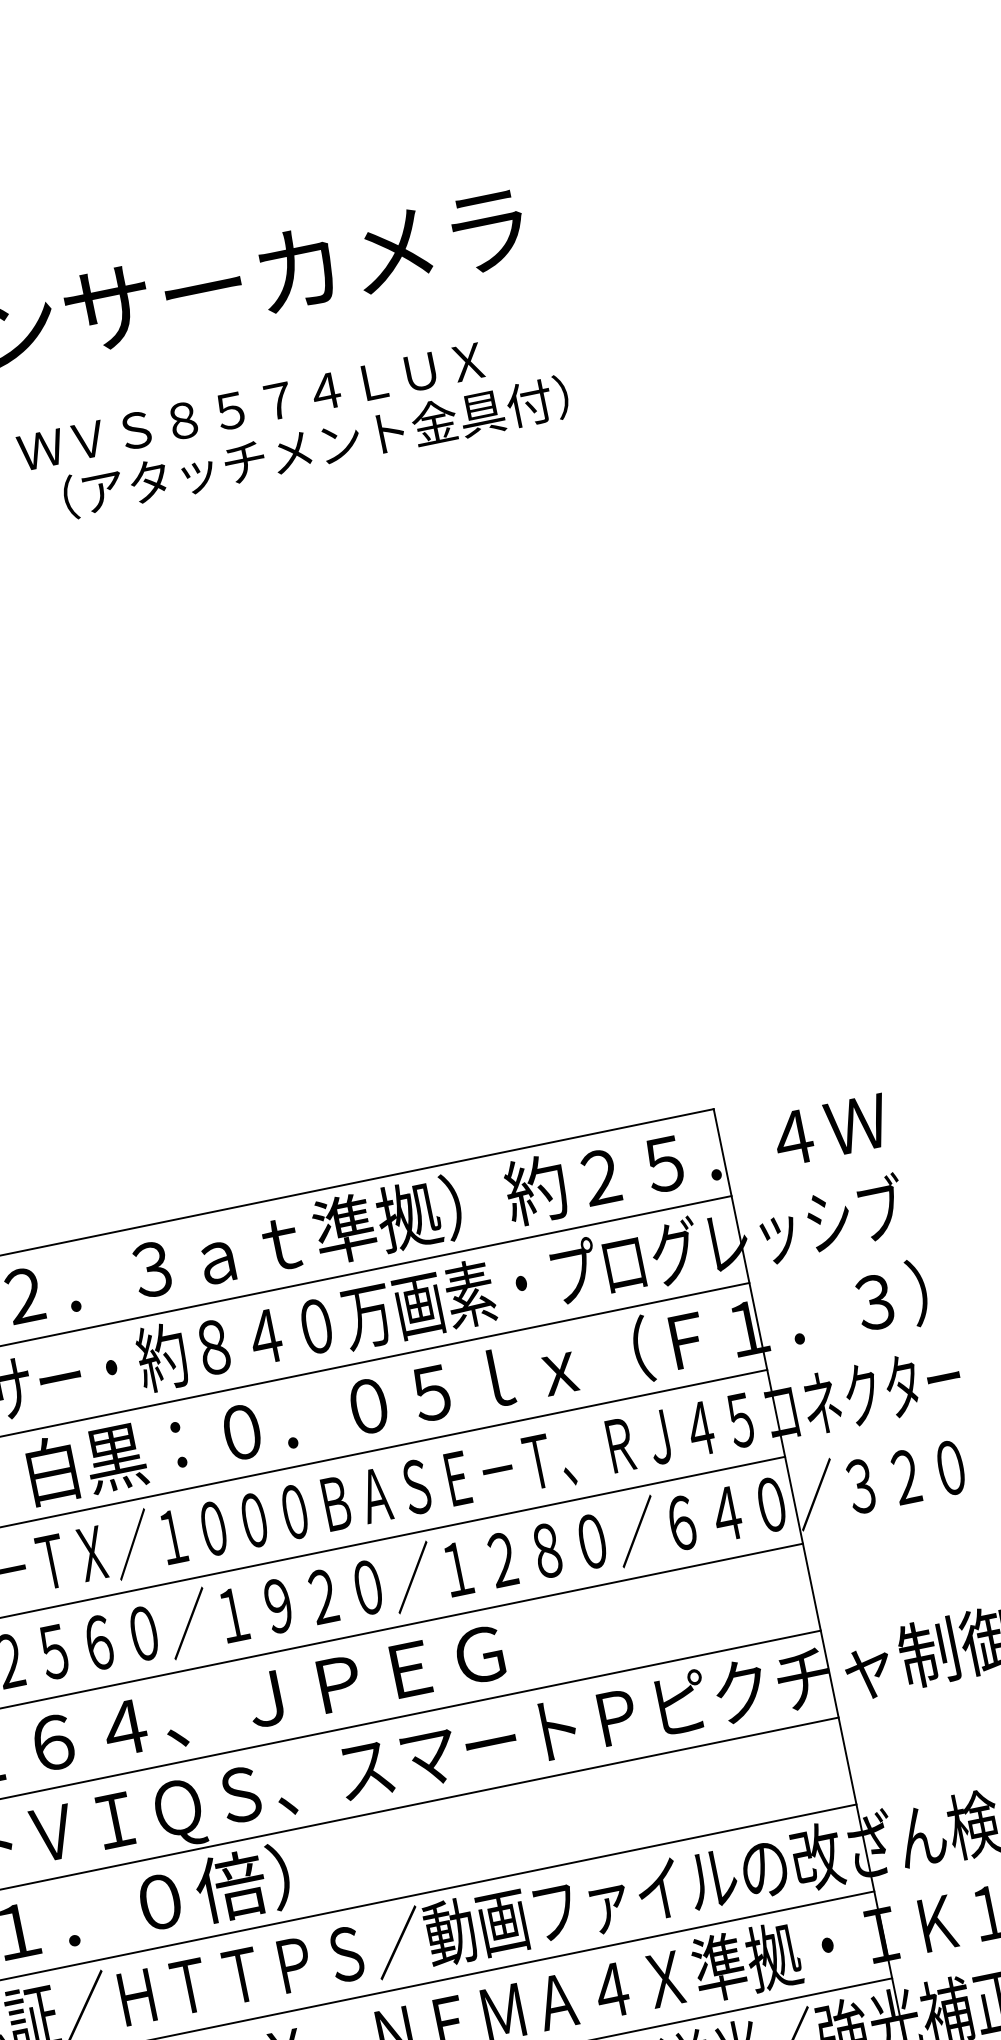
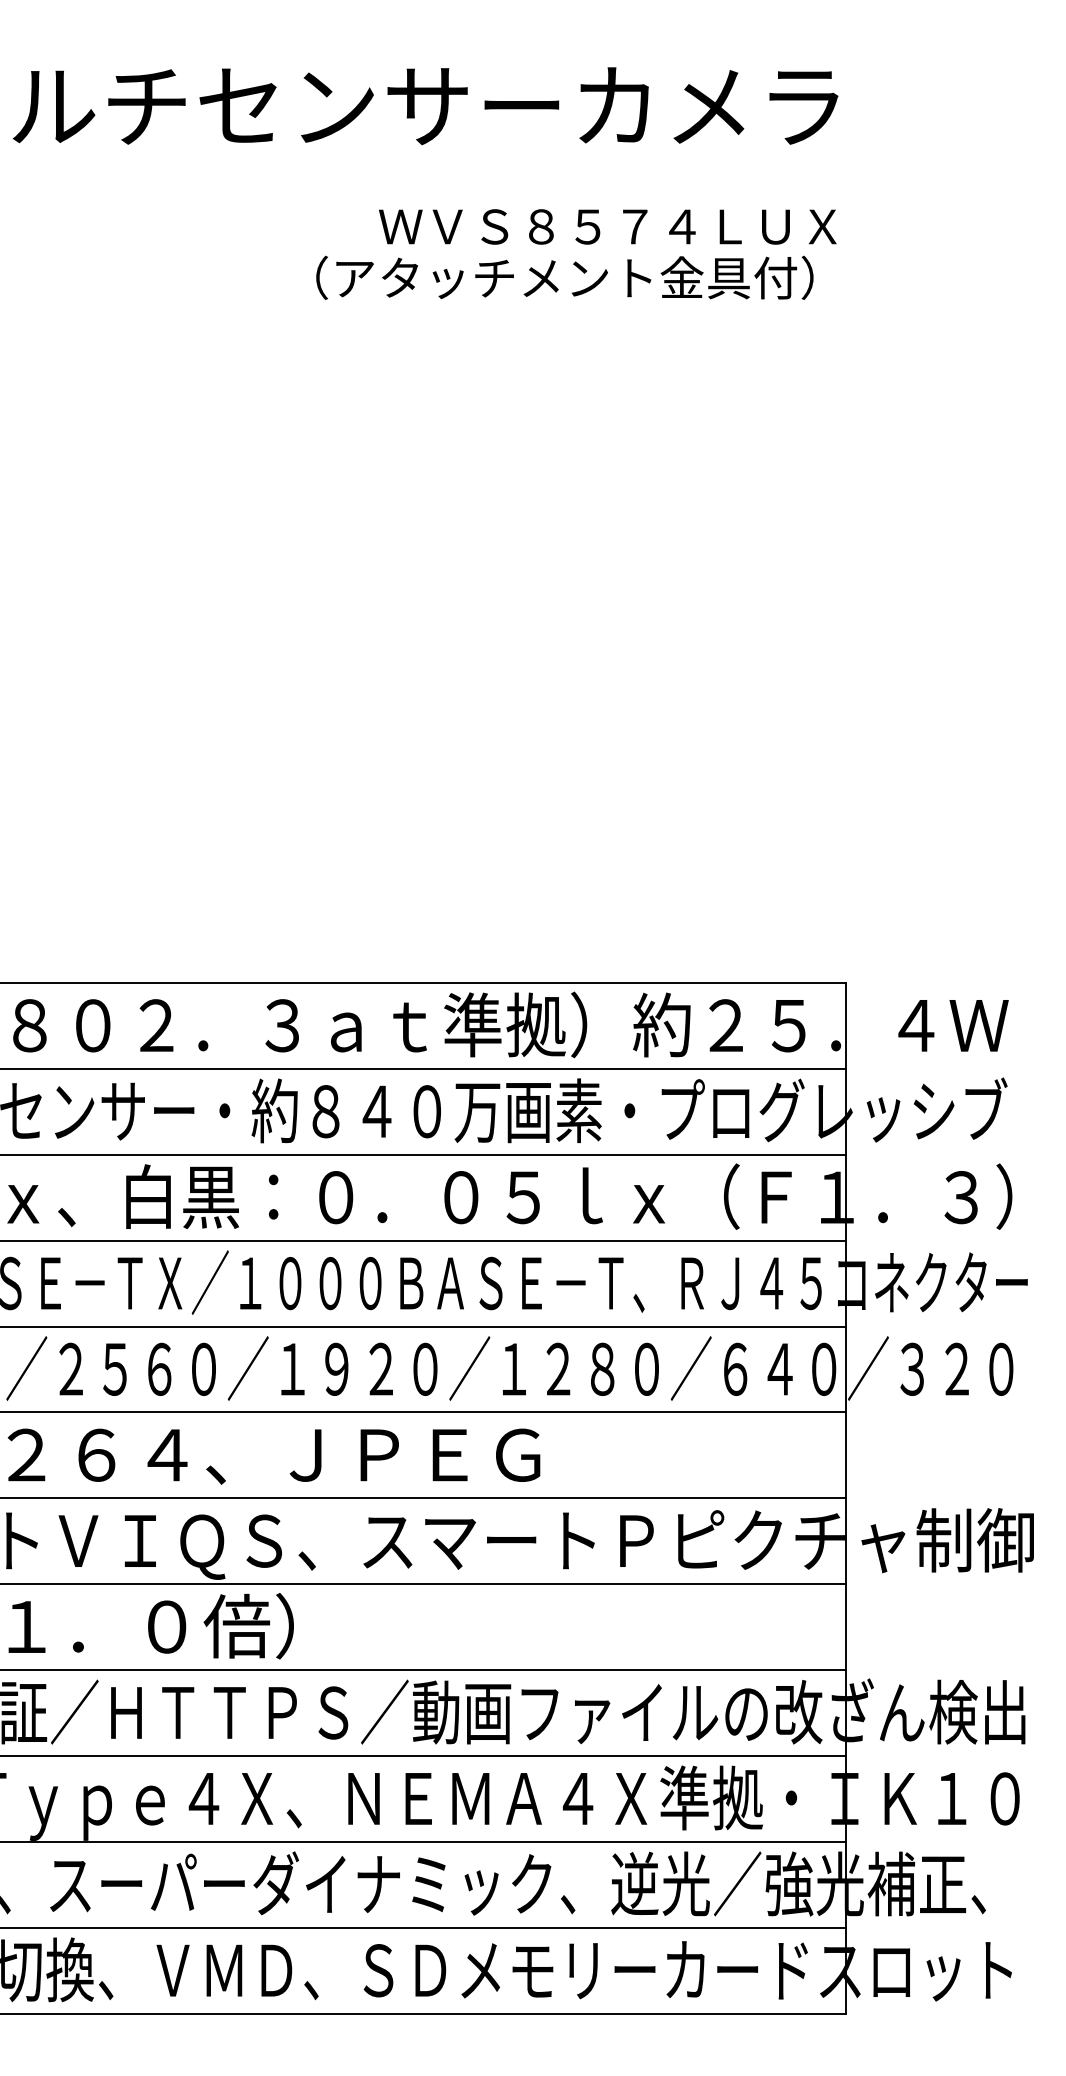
text: (250, 406) -> (607, 226), moved
text: (315, 446) -> (564, 277), moved

